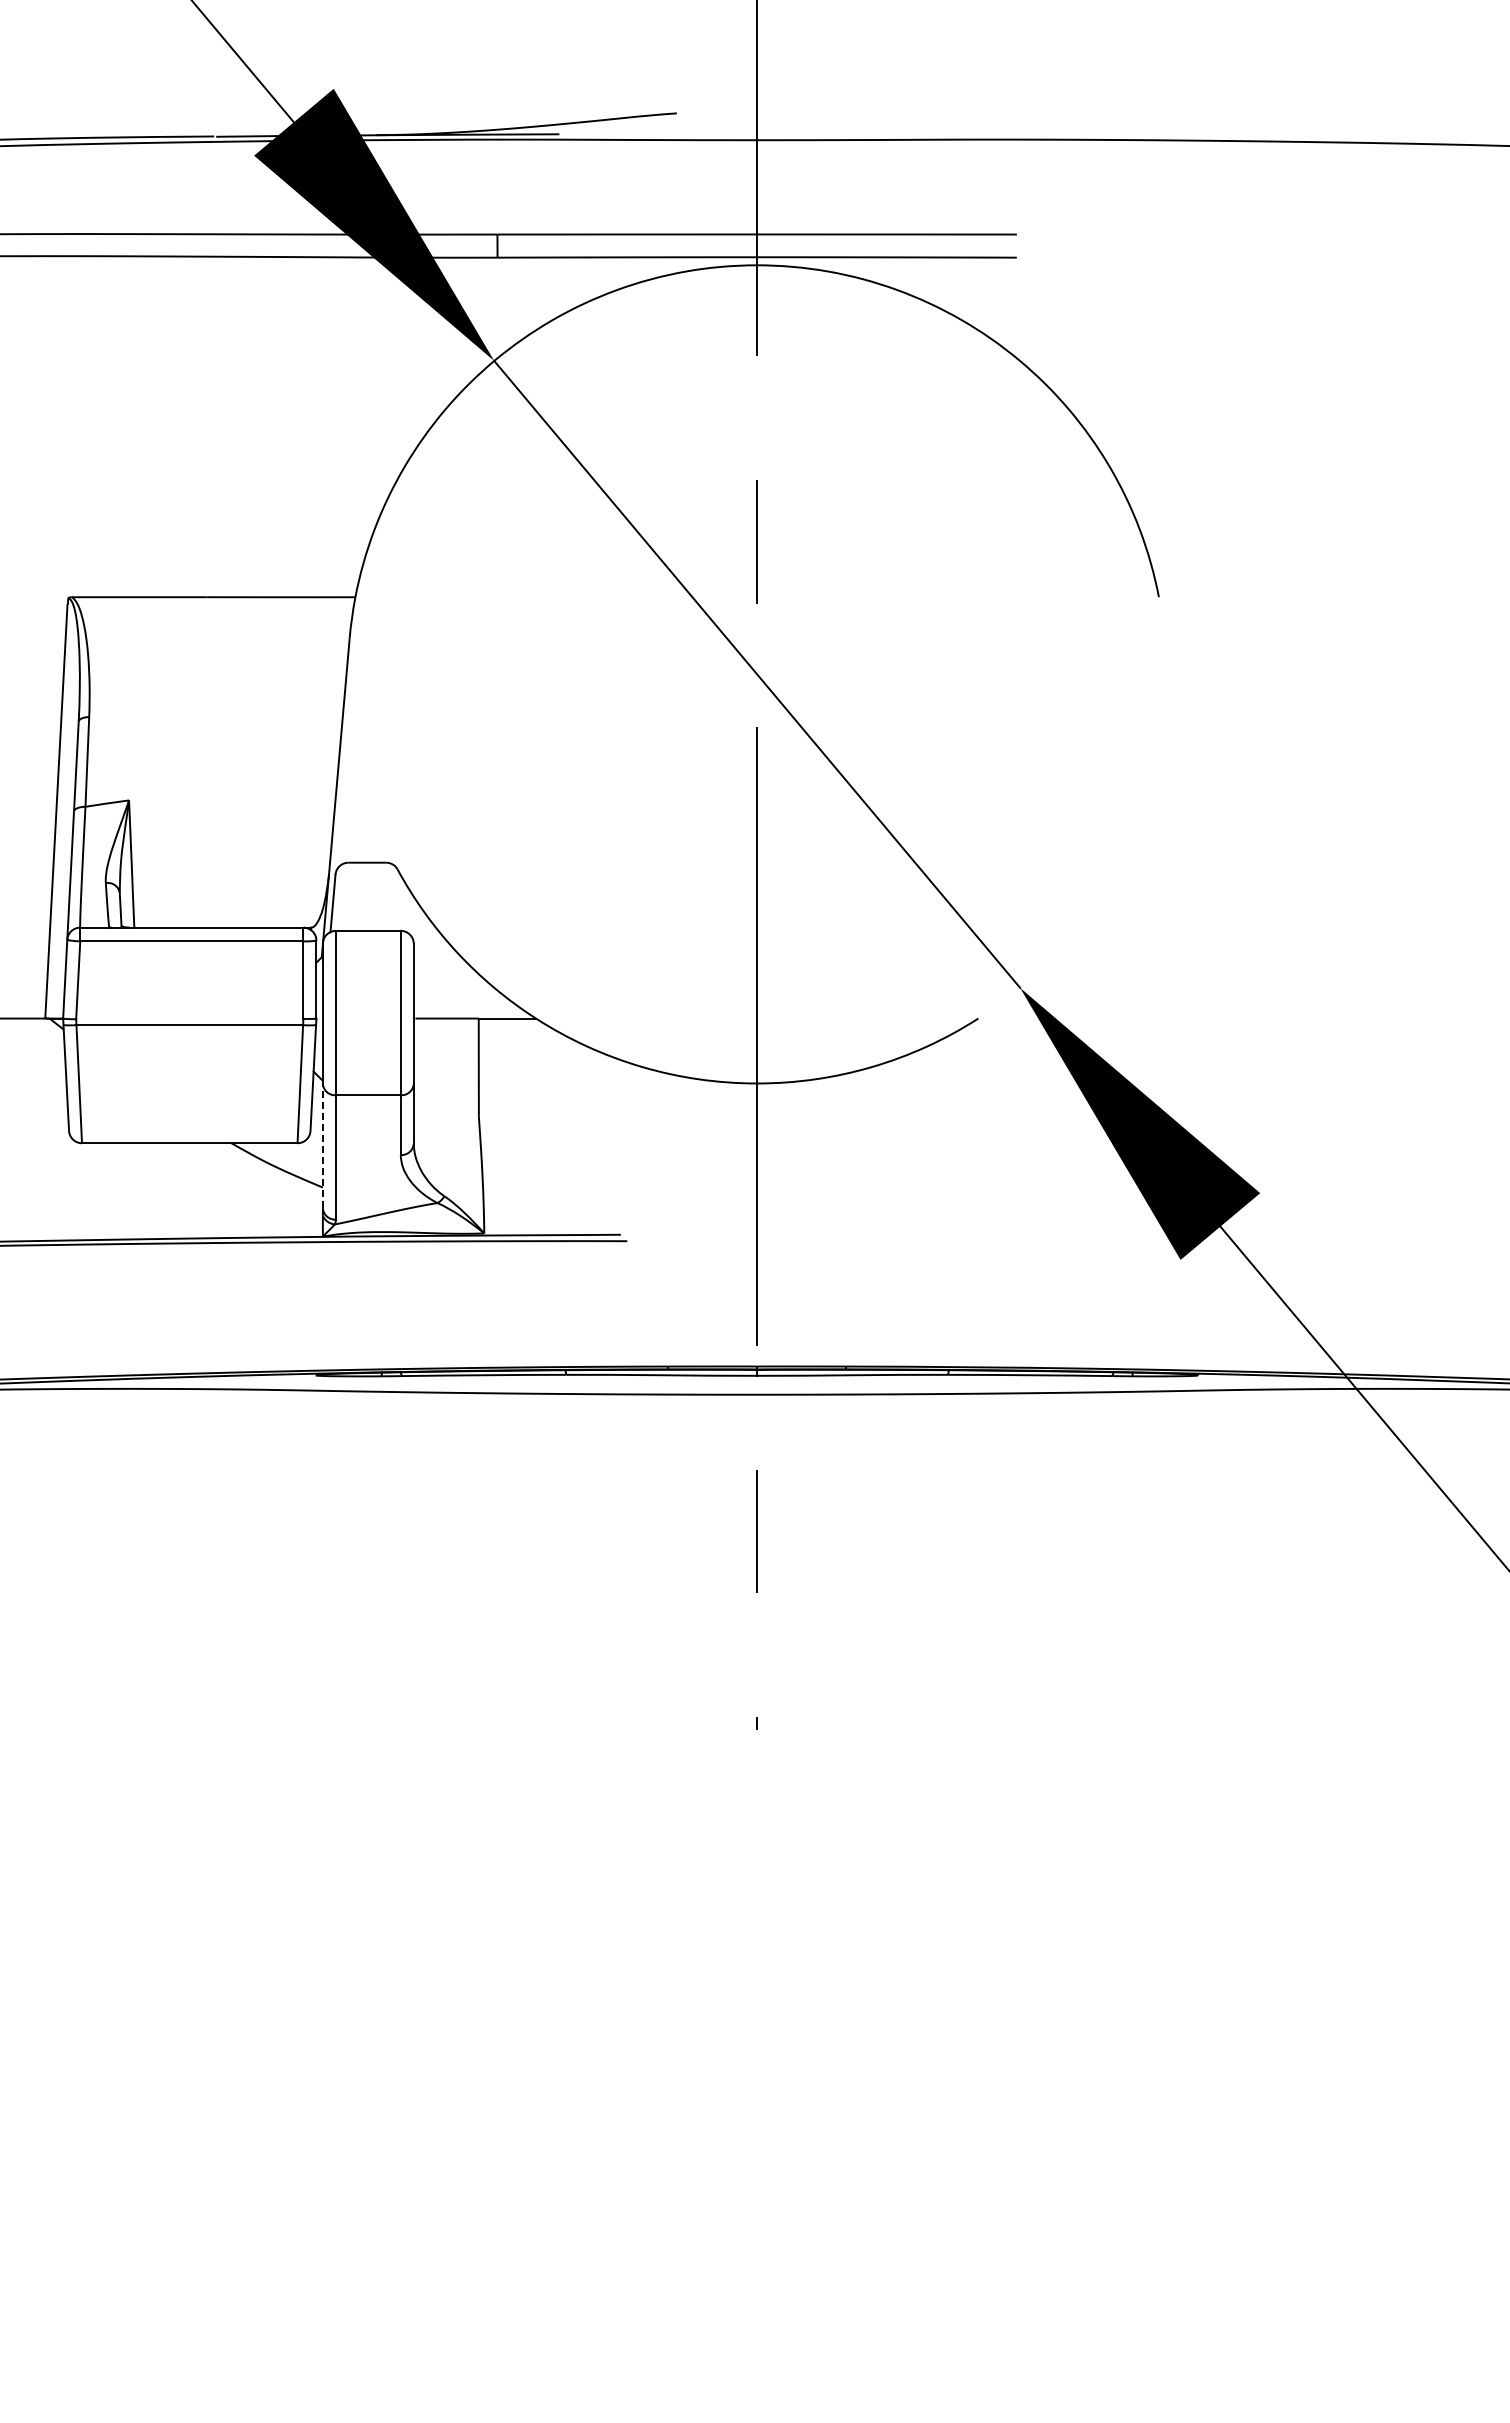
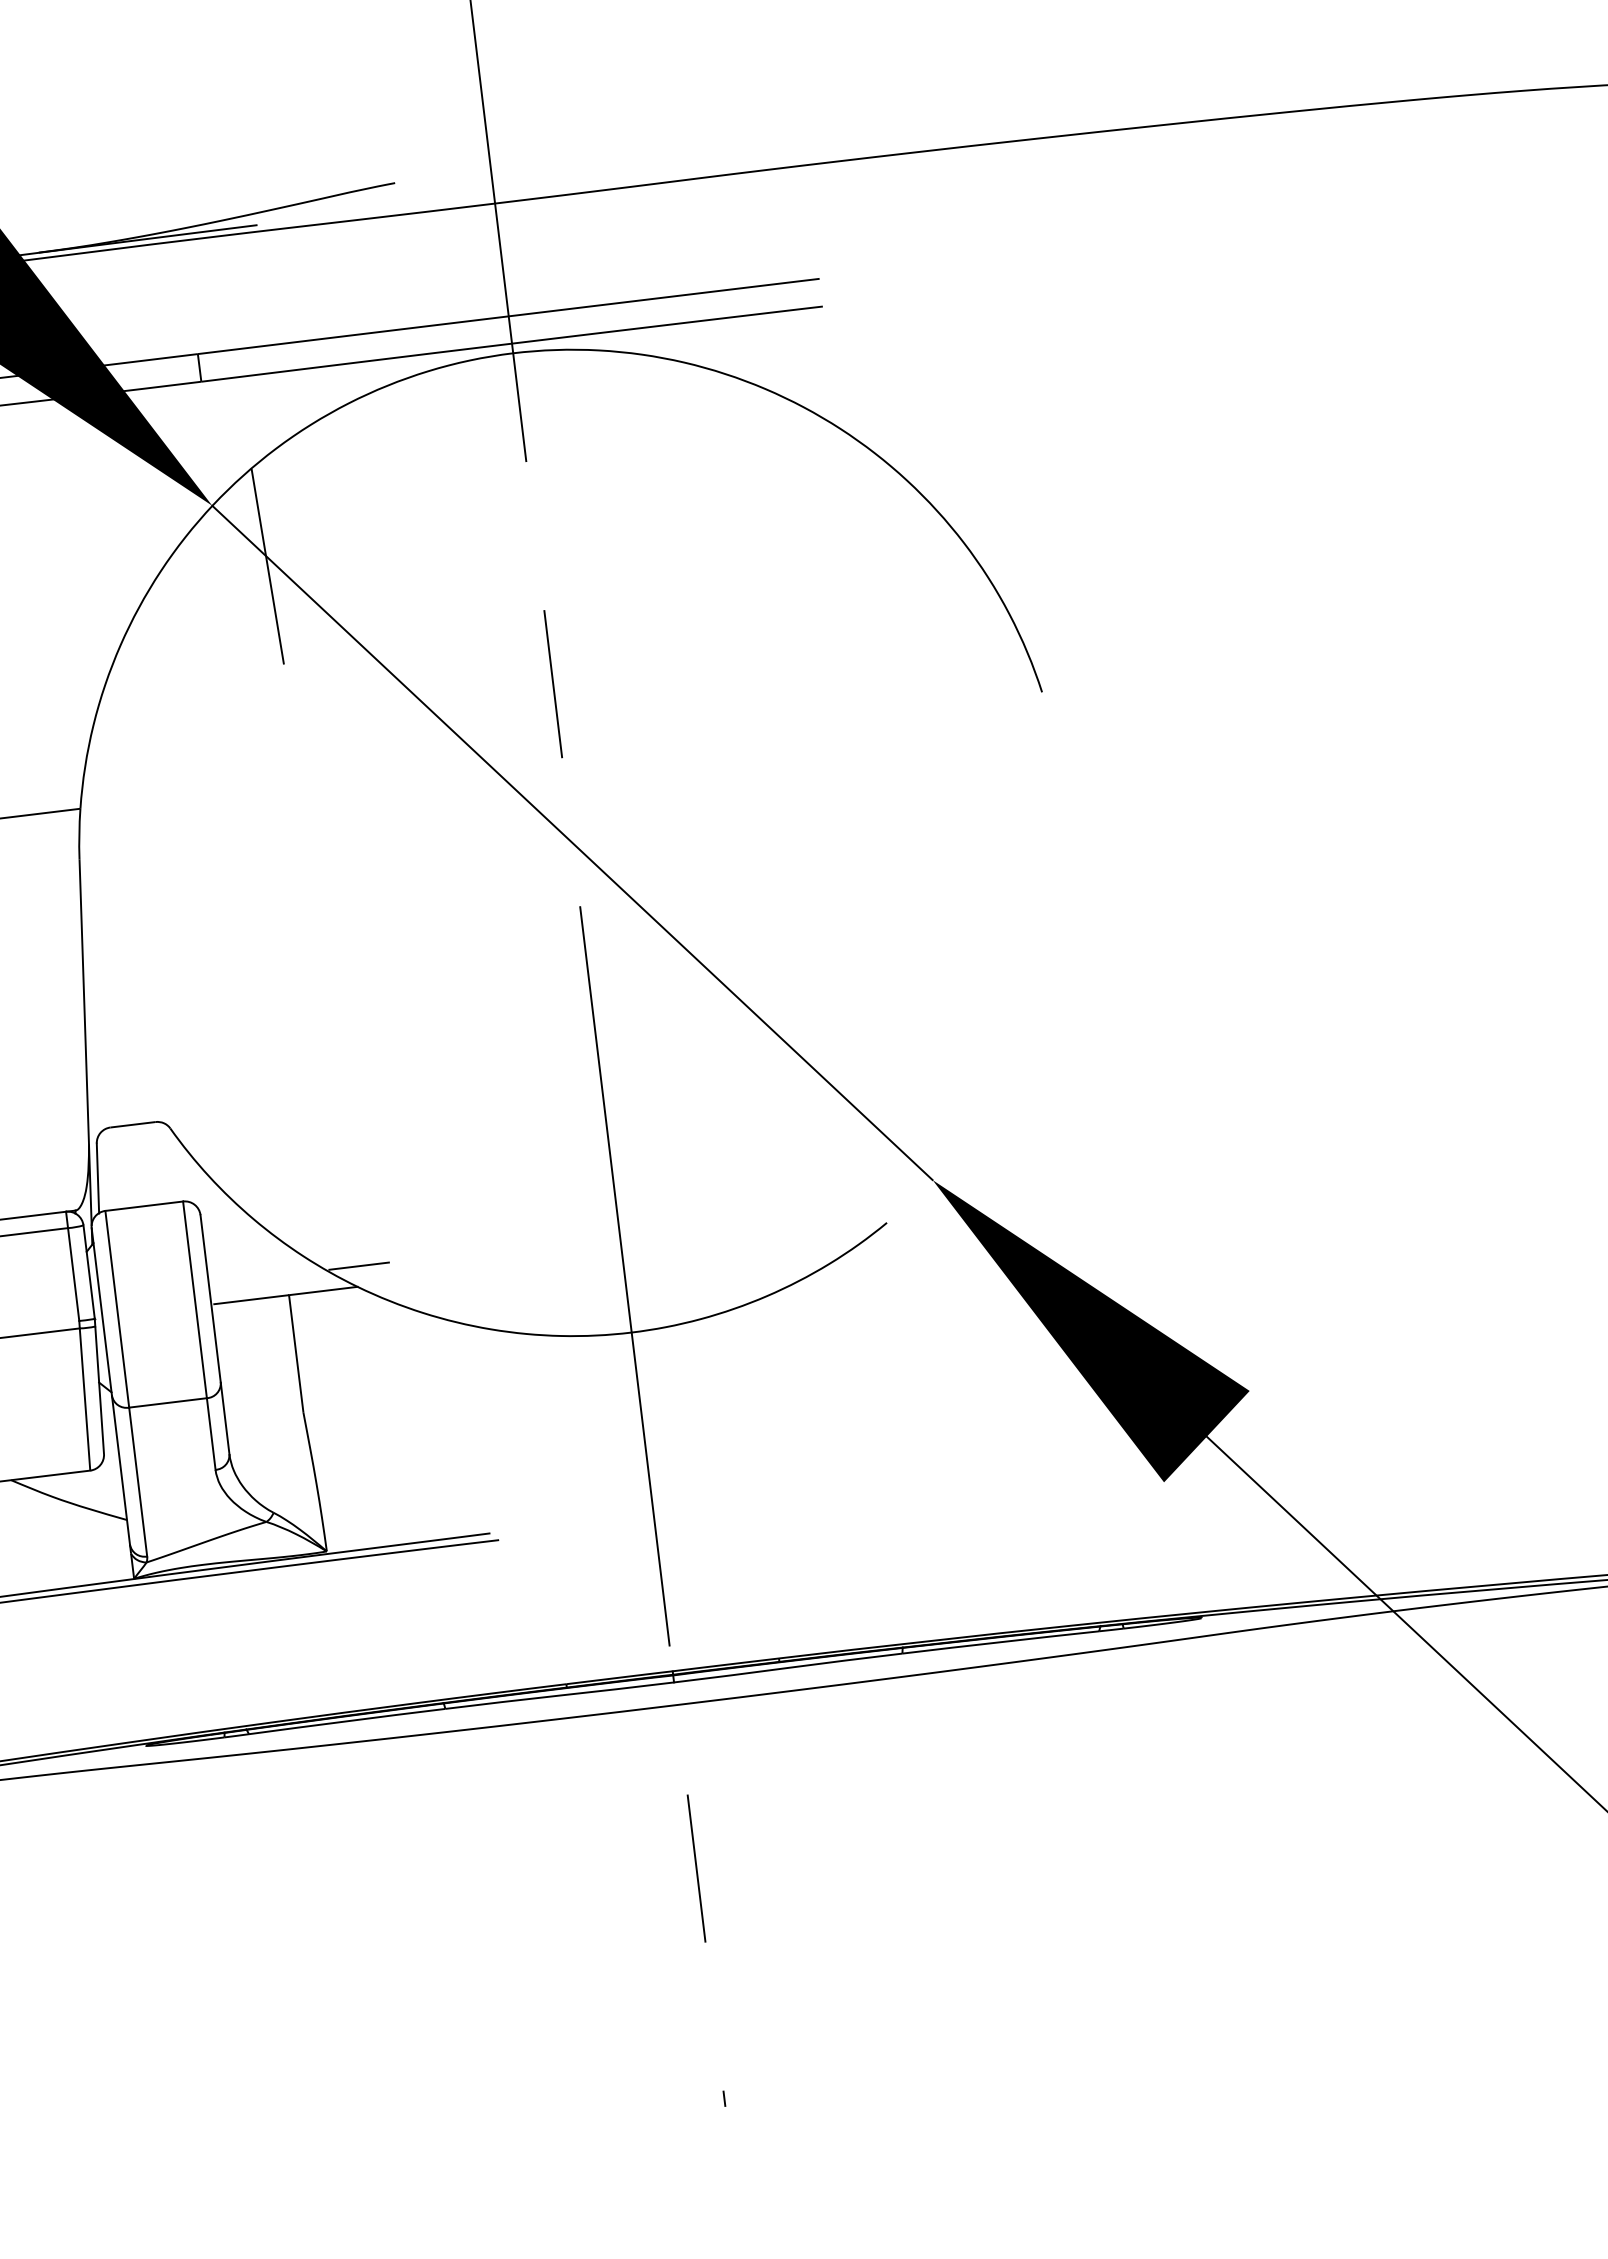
line: (533, 416) -> (267, 566), added
line: (539, 1001) -> (359, 1265), added
line: (322, 1145) -> (120, 1469), dashed -> solid

